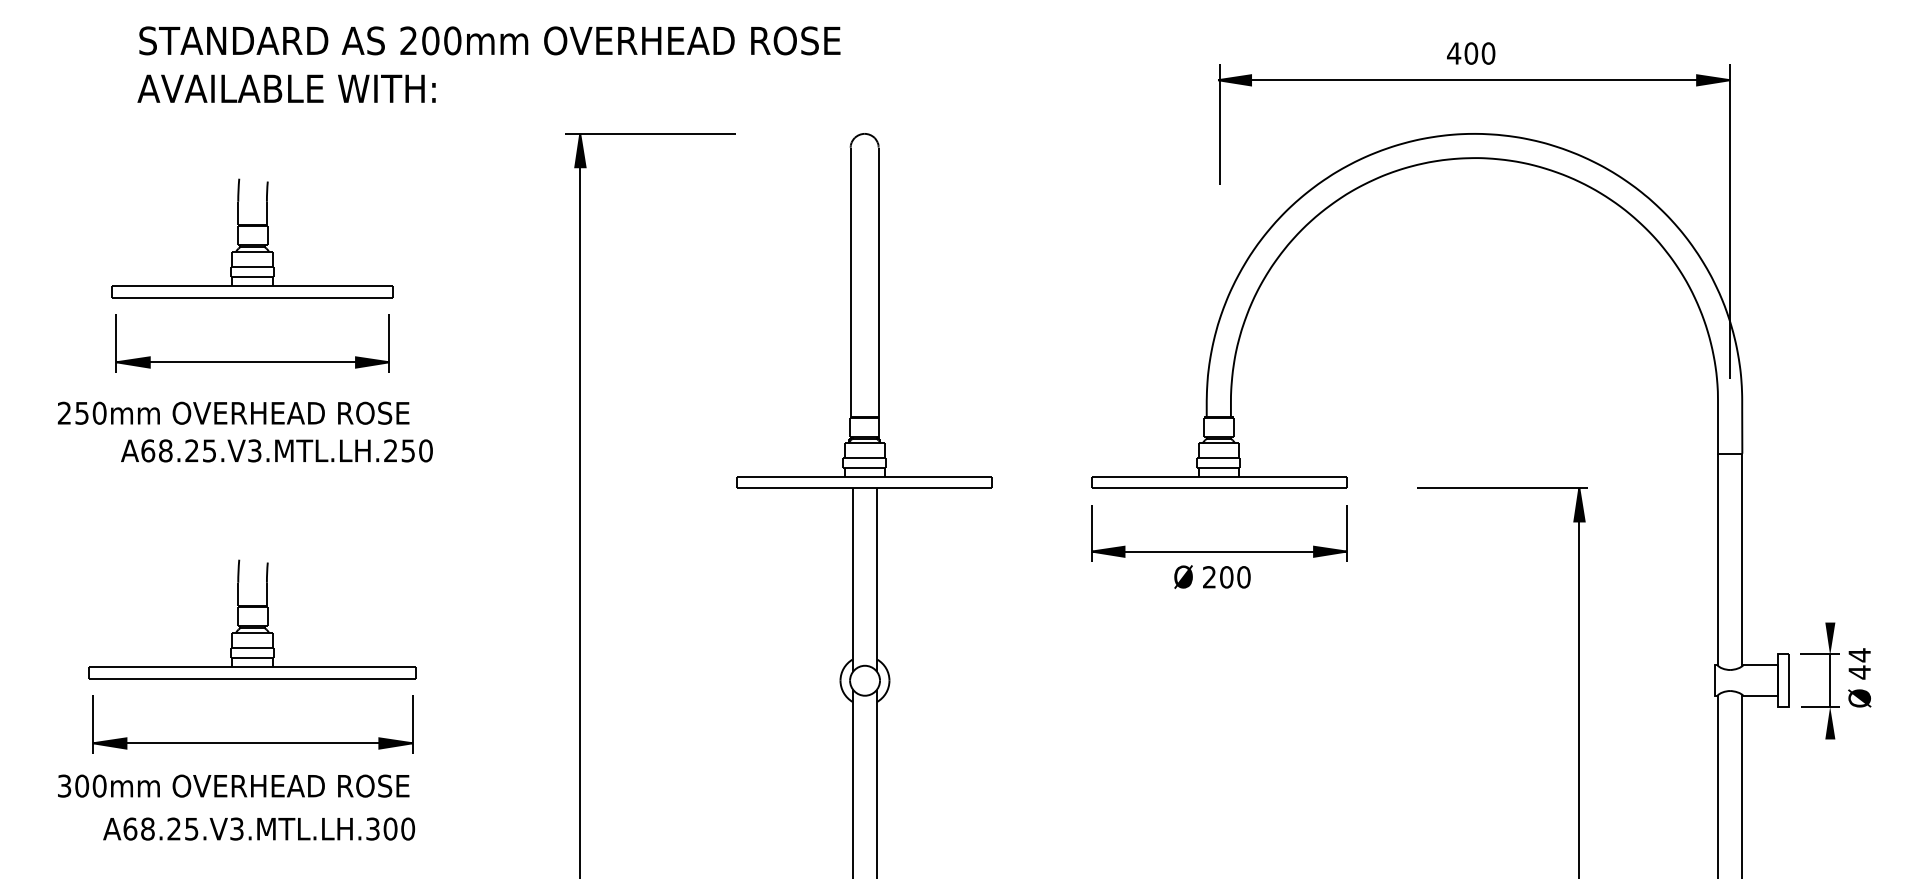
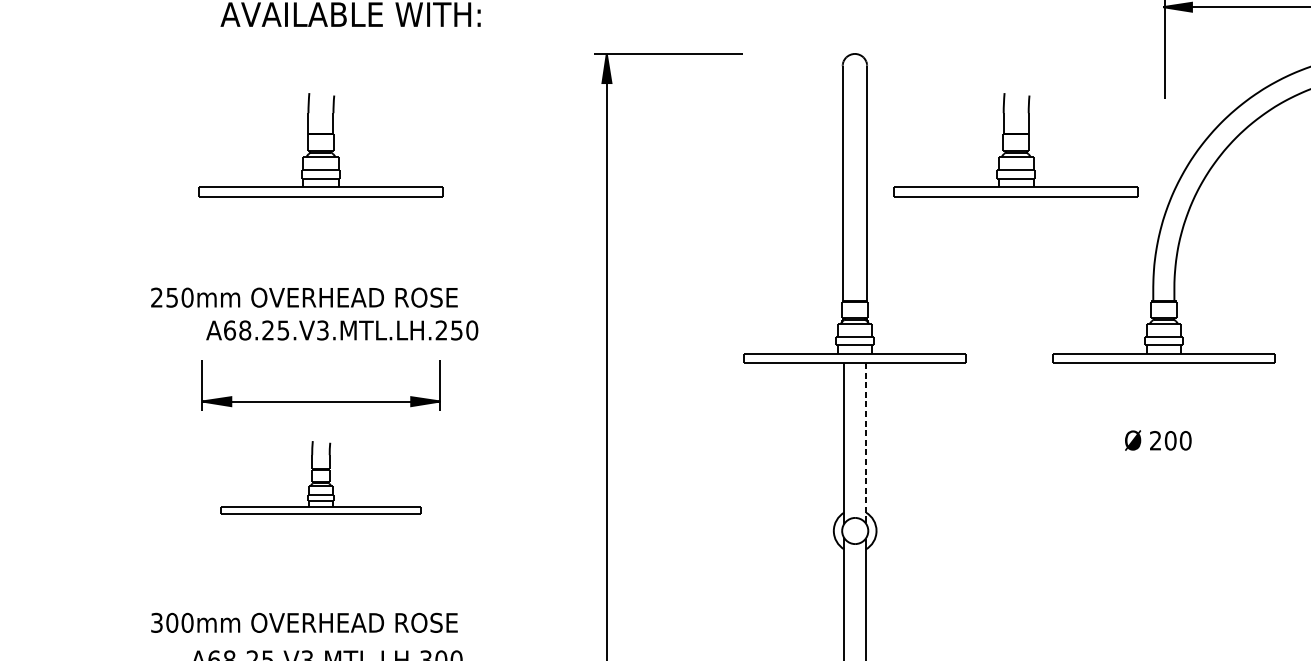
part: (1049, 238) -> (1016, 145), added
part: (252, 361) -> (320, 400), moved
part: (1219, 551) -> (1164, 418), removed
line: (876, 579) -> (865, 442), solid -> dashed
part: (252, 619) -> (320, 477), size x0.7
part: (252, 742) -> (320, 584), removed

